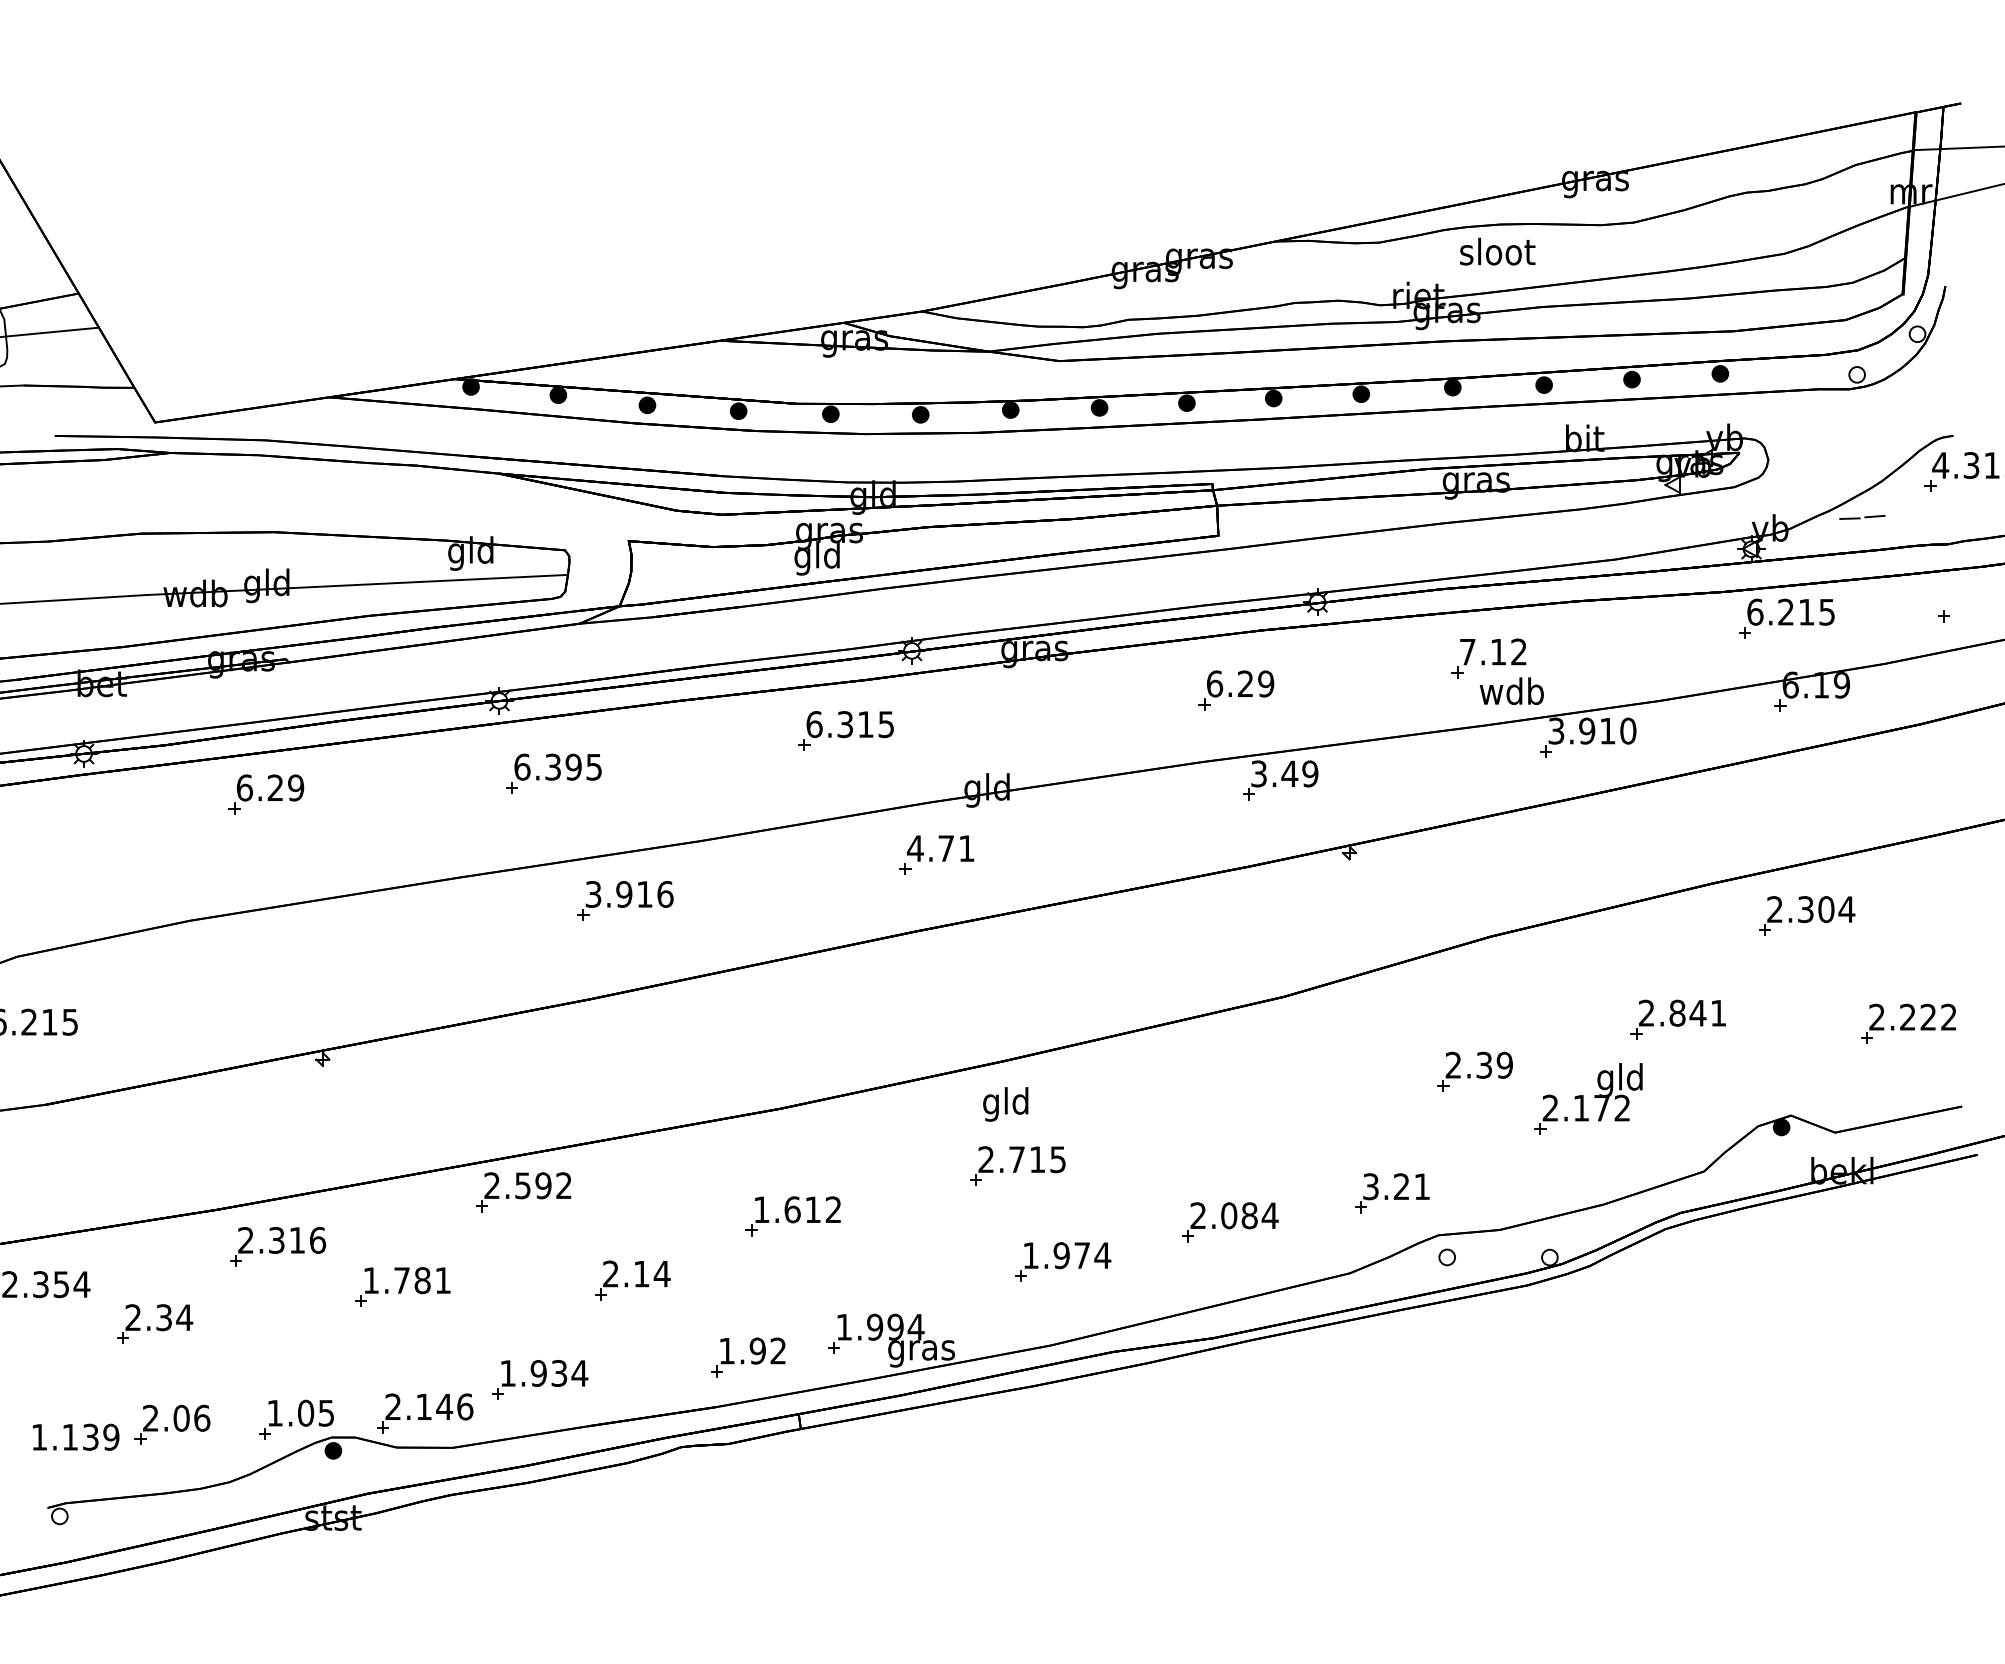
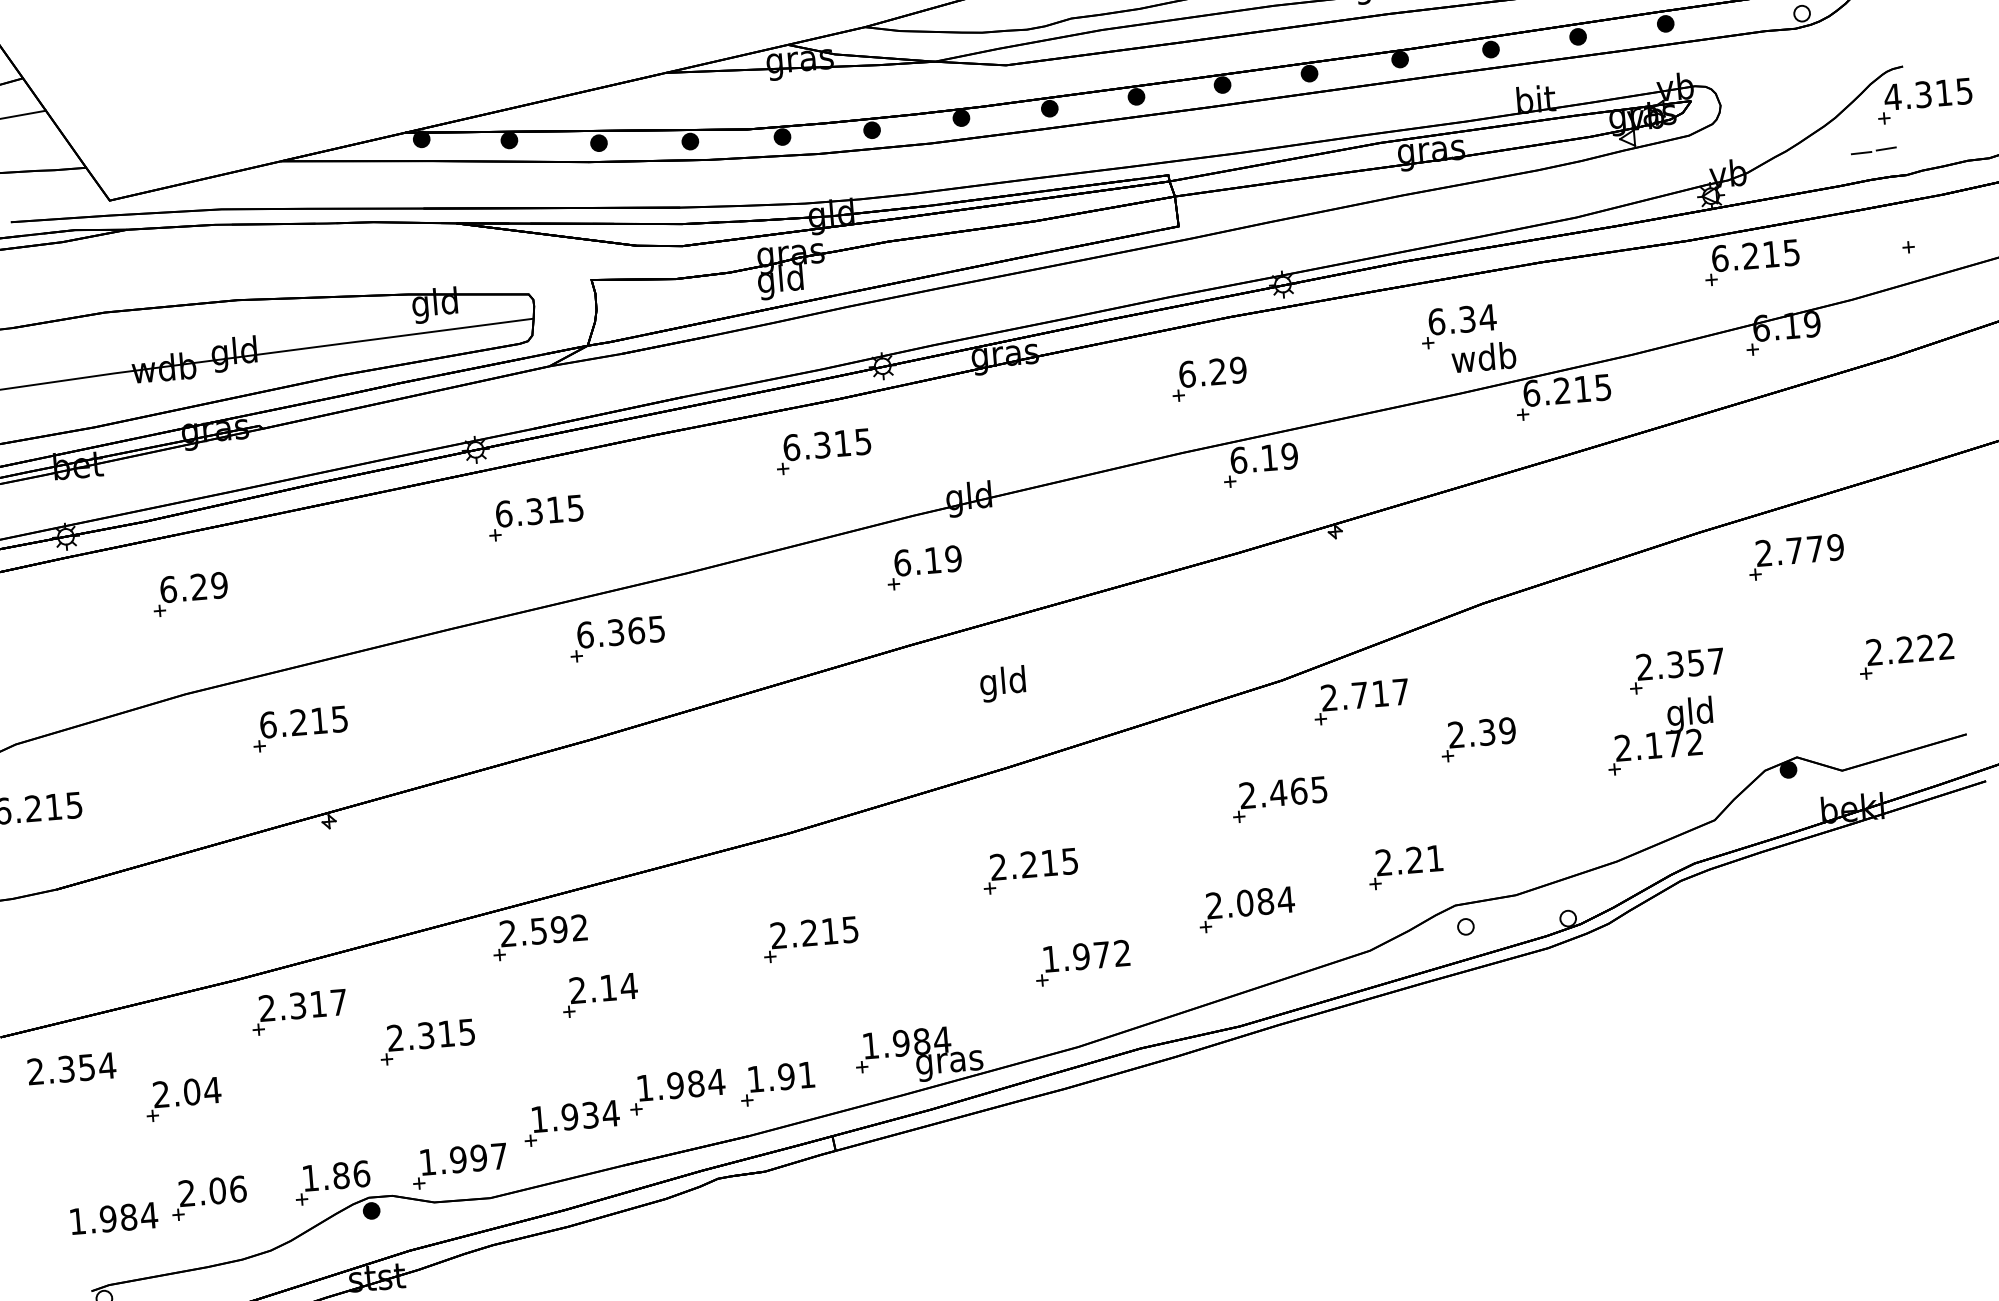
line: (1860, 517) -> (1871, 151), moved
text: (1493, 651) -> (1462, 319), 7.12 -> 6.34
text: (1592, 730) -> (1567, 389), 3.910 -> 6.215
text: (573, 766) -> (554, 509), 6.395 -> 6.315
text: (1274, 773) -> (1254, 458), 3.49 -> 6.19
part: (266, 794) -> (190, 594), moved
text: (940, 848) -> (927, 560), 4.71 -> 6.19
text: (629, 894) -> (621, 632), 3.916 -> 6.365
text: (1826, 909) -> (1815, 549), 2.304 -> 2.779
part: (301, 964) -> (300, 728), added
text: (1697, 1012) -> (1695, 662), 2.841 -> 2.357
part: (1361, 1024) -> (1361, 701), added
part: (1588, 1098) -> (1660, 735), moved
text: (1005, 1104) -> (1002, 684), moved
part: (1271, 1114) -> (1279, 798), added
text: (1016, 1159) -> (1028, 864), 2.715 -> 2.215
text: (1370, 1186) -> (1383, 862), 3.21 -> 2.21
text: (797, 1209) -> (814, 932), 1.612 -> 2.215
text: (318, 1240) -> (339, 1002), 2.316 -> 2.317
text: (1102, 1255) -> (1122, 953), 1.974 -> 1.972
text: (406, 1280) -> (430, 1035), 1.781 -> 2.315
part: (632, 1280) -> (599, 995), moved
text: (164, 1317) -> (192, 1091), 2.34 -> 2.04
text: (895, 1327) -> (921, 1041), 1.994 -> 1.984
text: (777, 1350) -> (806, 1074), 1.92 -> 1.91
part: (647, 1357) -> (677, 1092), added
text: (429, 1406) -> (463, 1158), 2.146 -> 1.997
text: (316, 1412) -> (351, 1174), 1.05 -> 1.86
text: (90, 1436) -> (128, 1216), 1.139 -> 1.984

